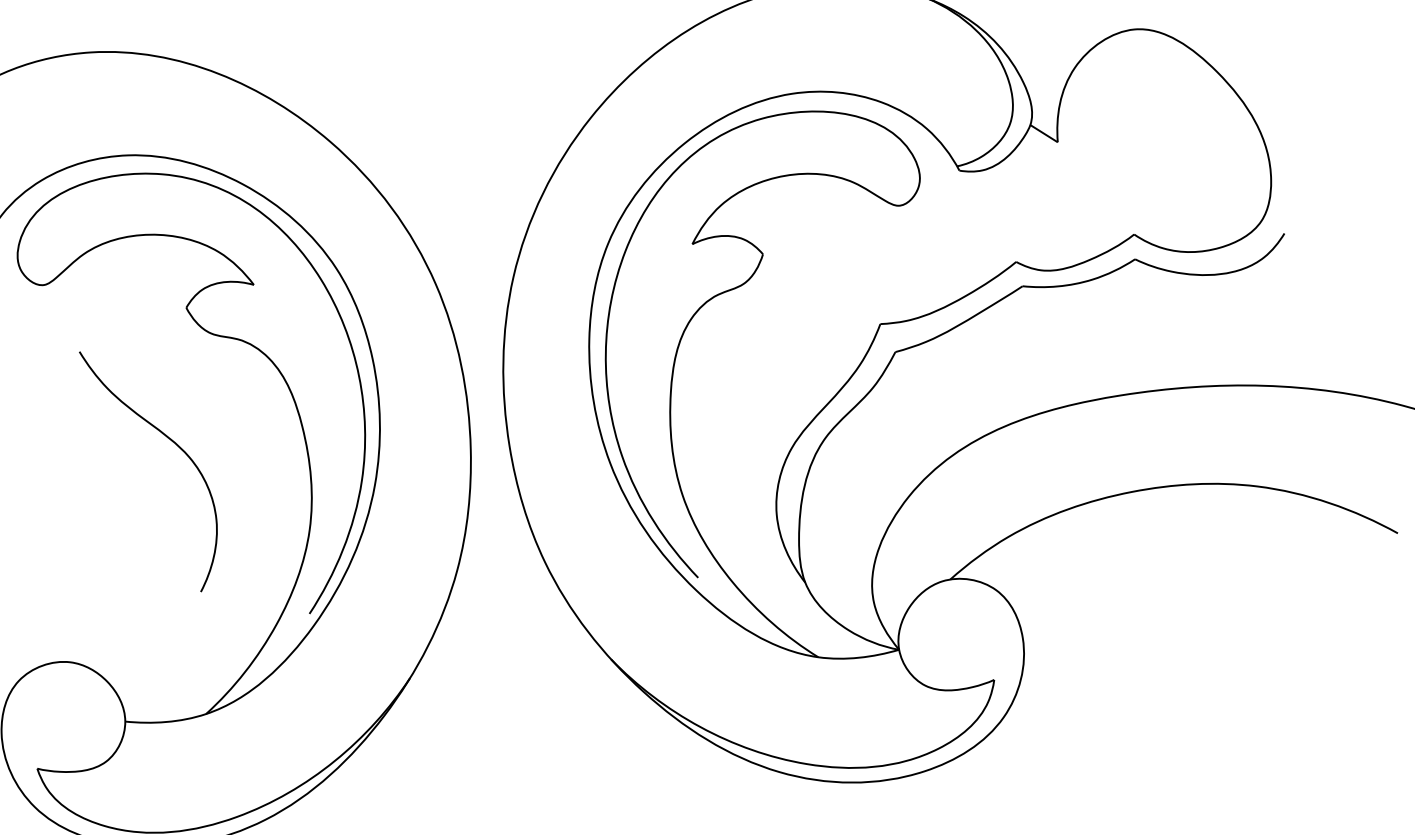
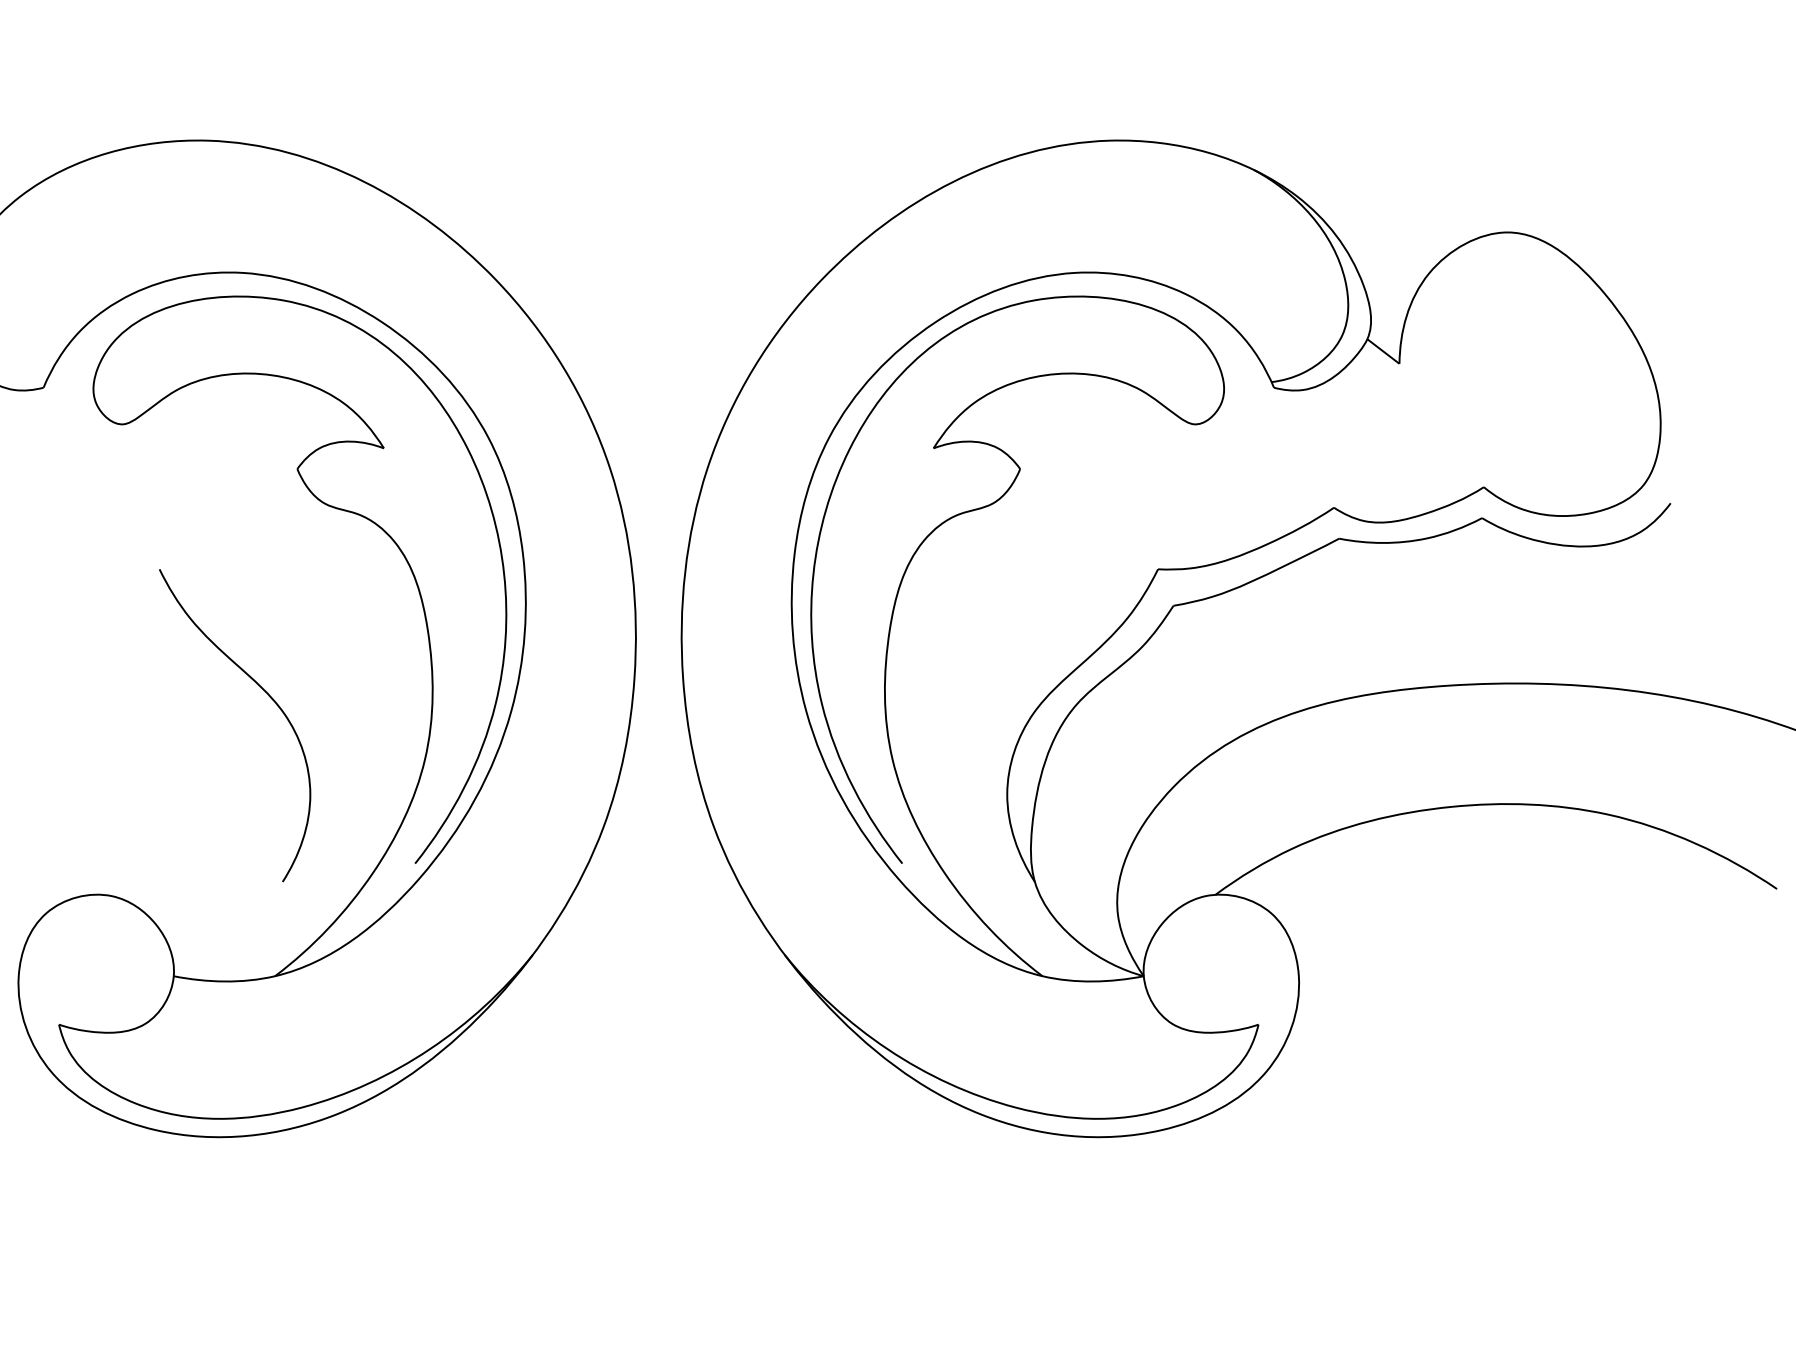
curve: (175, 445) -> (268, 696), moved

